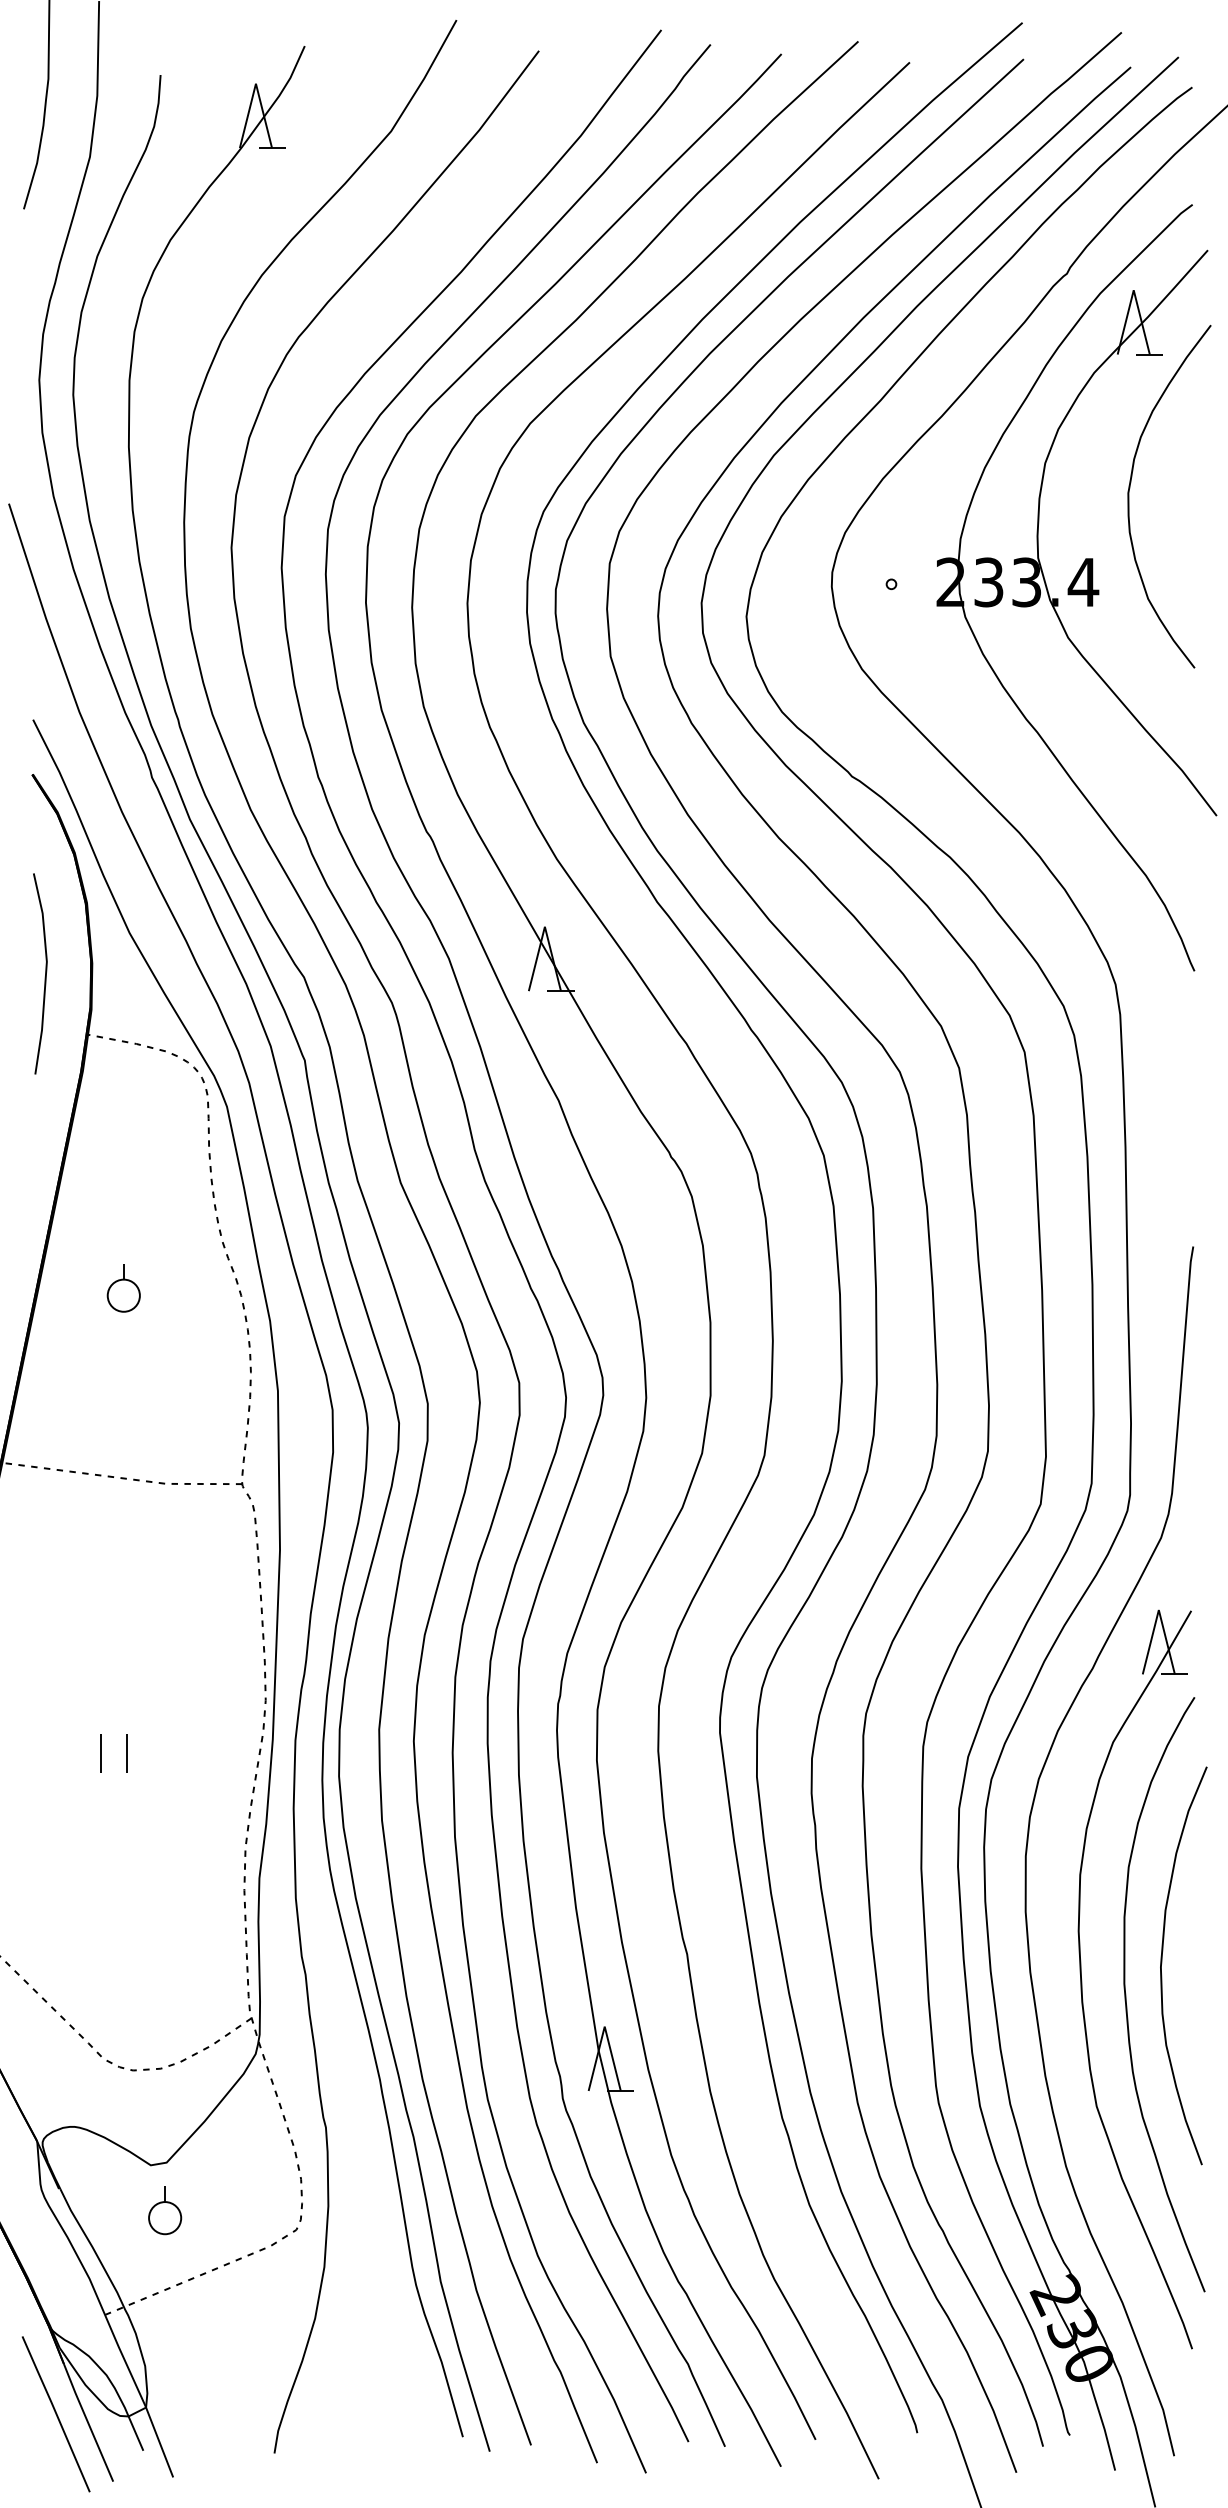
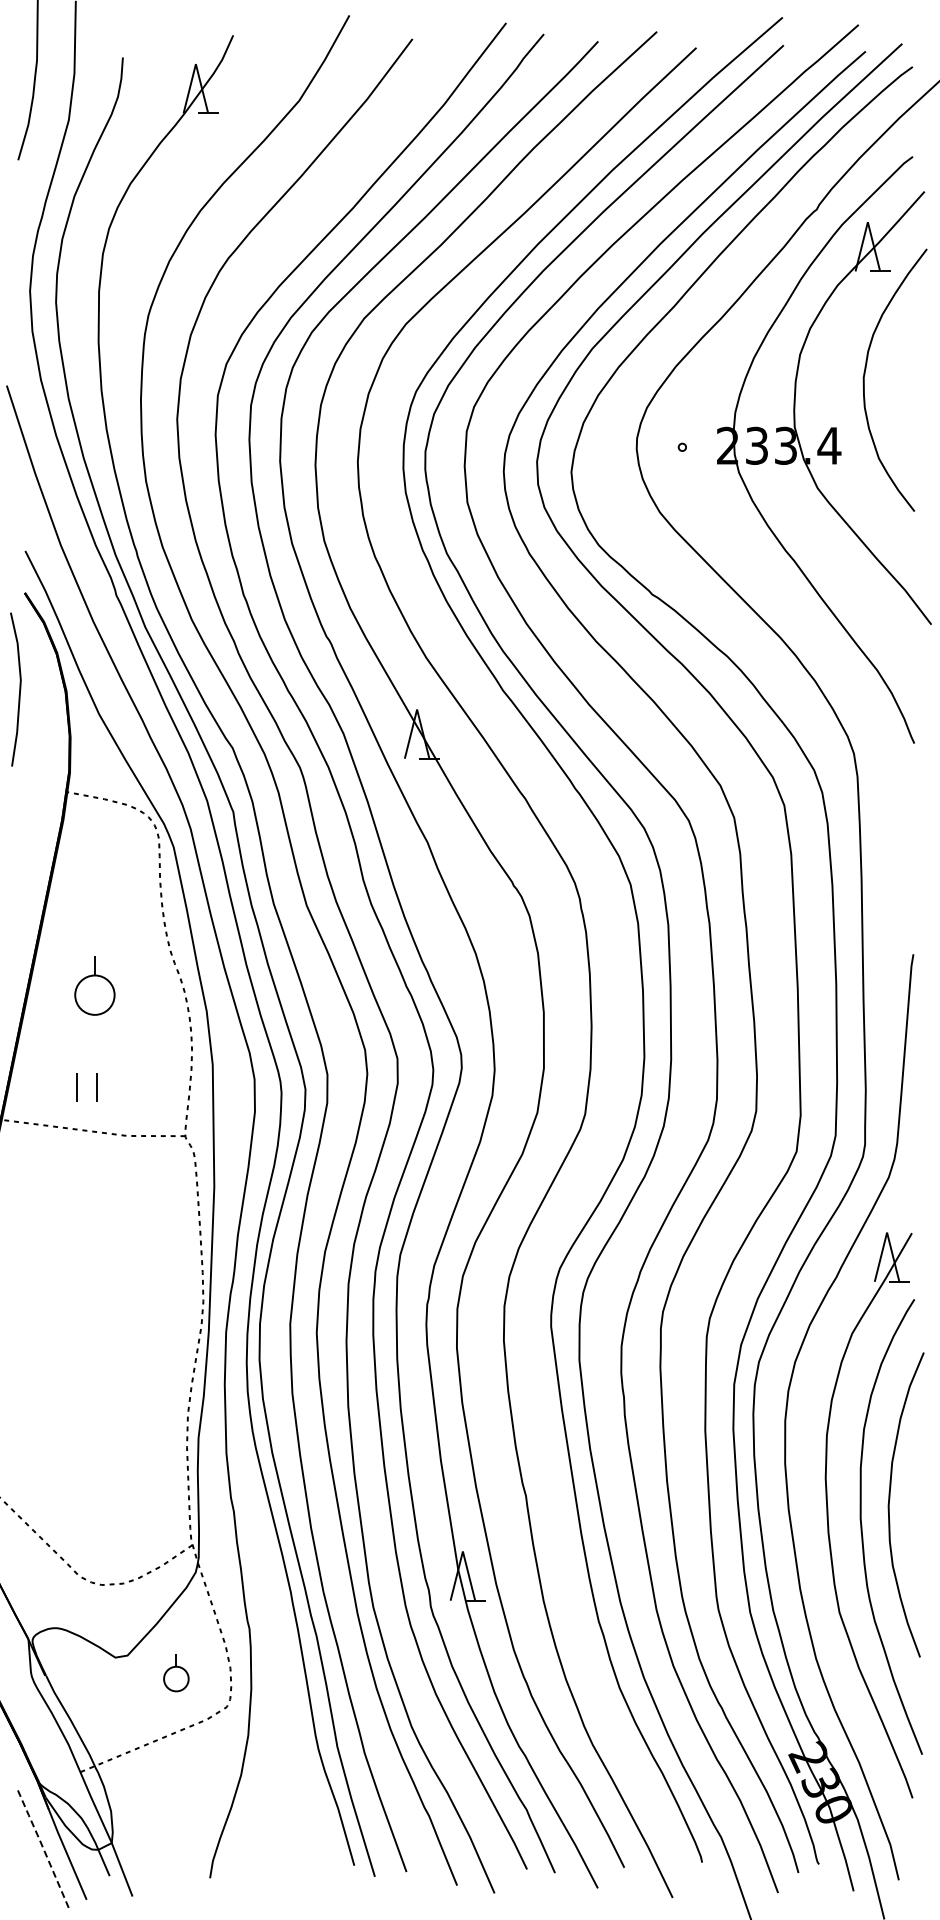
line: (45, 973) -> (19, 689), moved
part: (123, 1288) -> (94, 986), size x1.6
part: (101, 1753) -> (77, 1087), moved
part: (165, 2210) -> (176, 1673), moved
line: (55, 2412) -> (42, 1846), solid -> dashed

